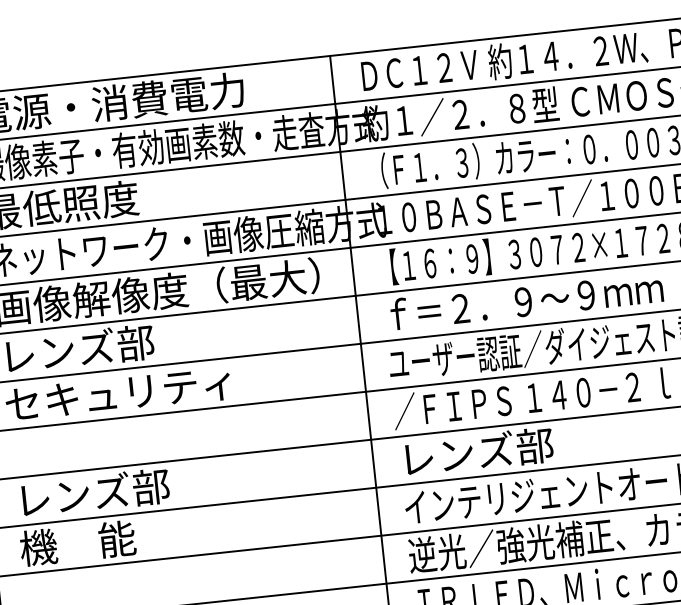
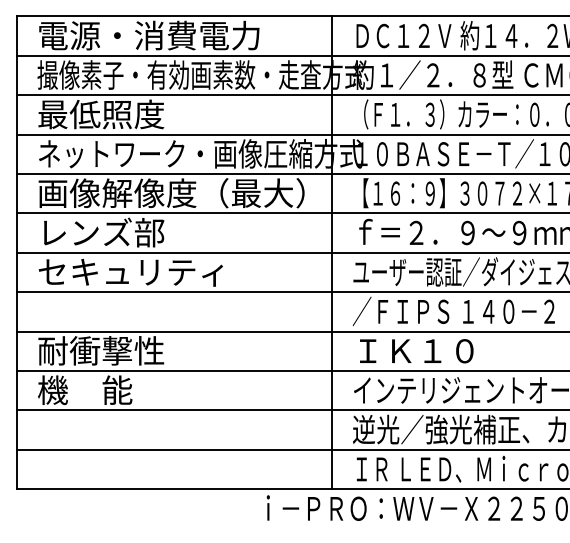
text: (479, 451) -> (419, 350), レンズ部 -> ＩＫ１０
text: (92, 492) -> (101, 350), レンズ部 -> 耐衝撃性

